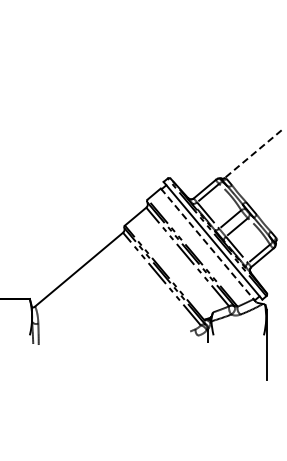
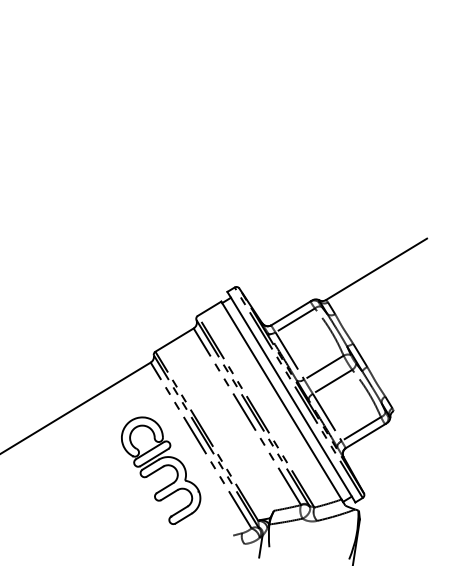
line: (253, 153) -> (376, 268), dashed -> solid
line: (207, 244) -> (281, 401), dashed -> solid
part: (139, 298) -> (160, 470), added

